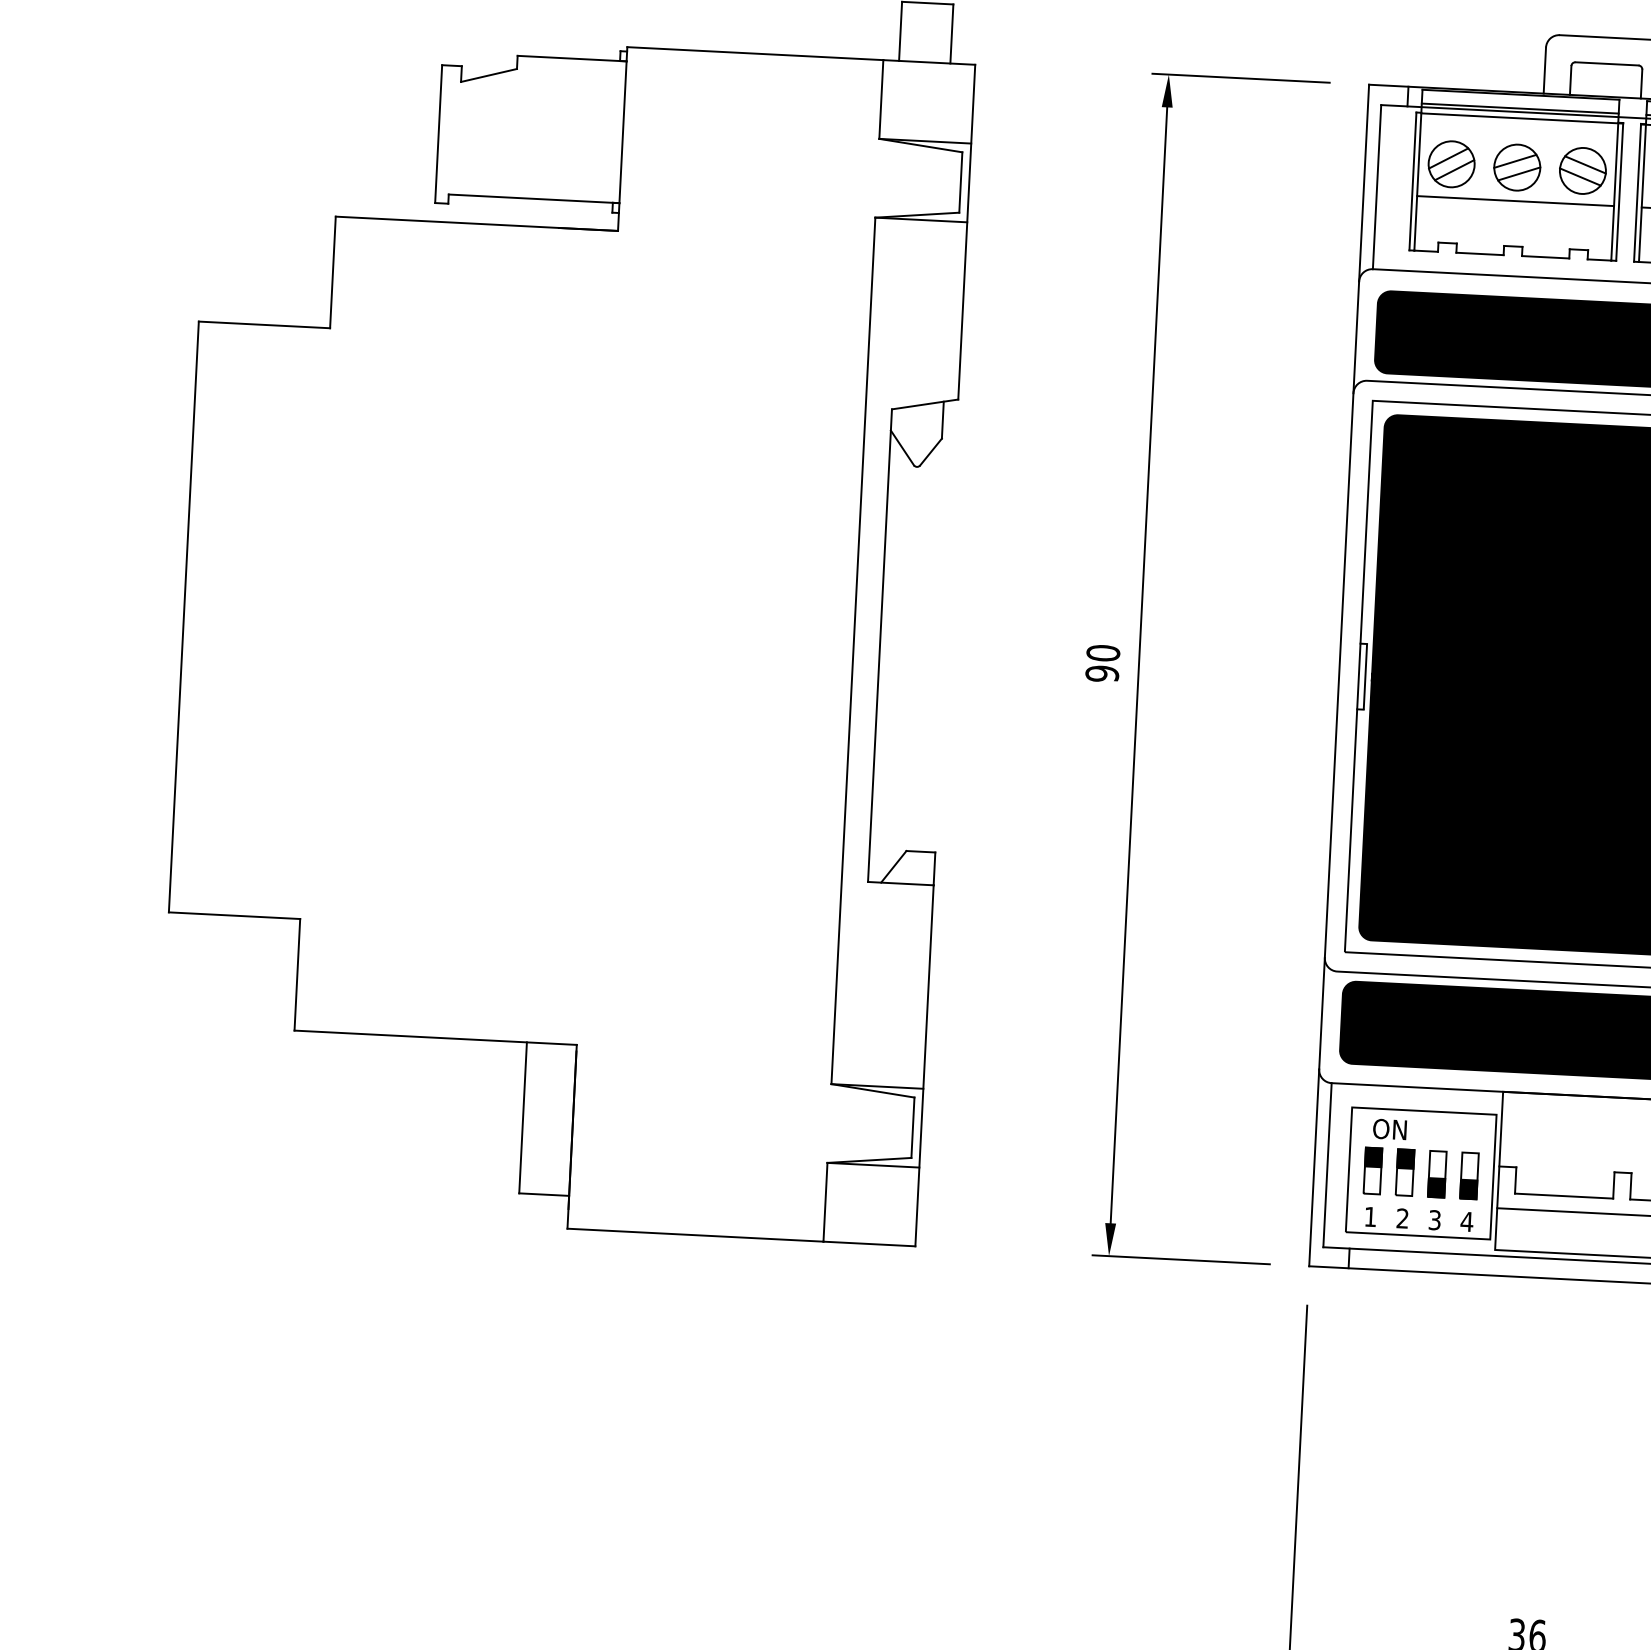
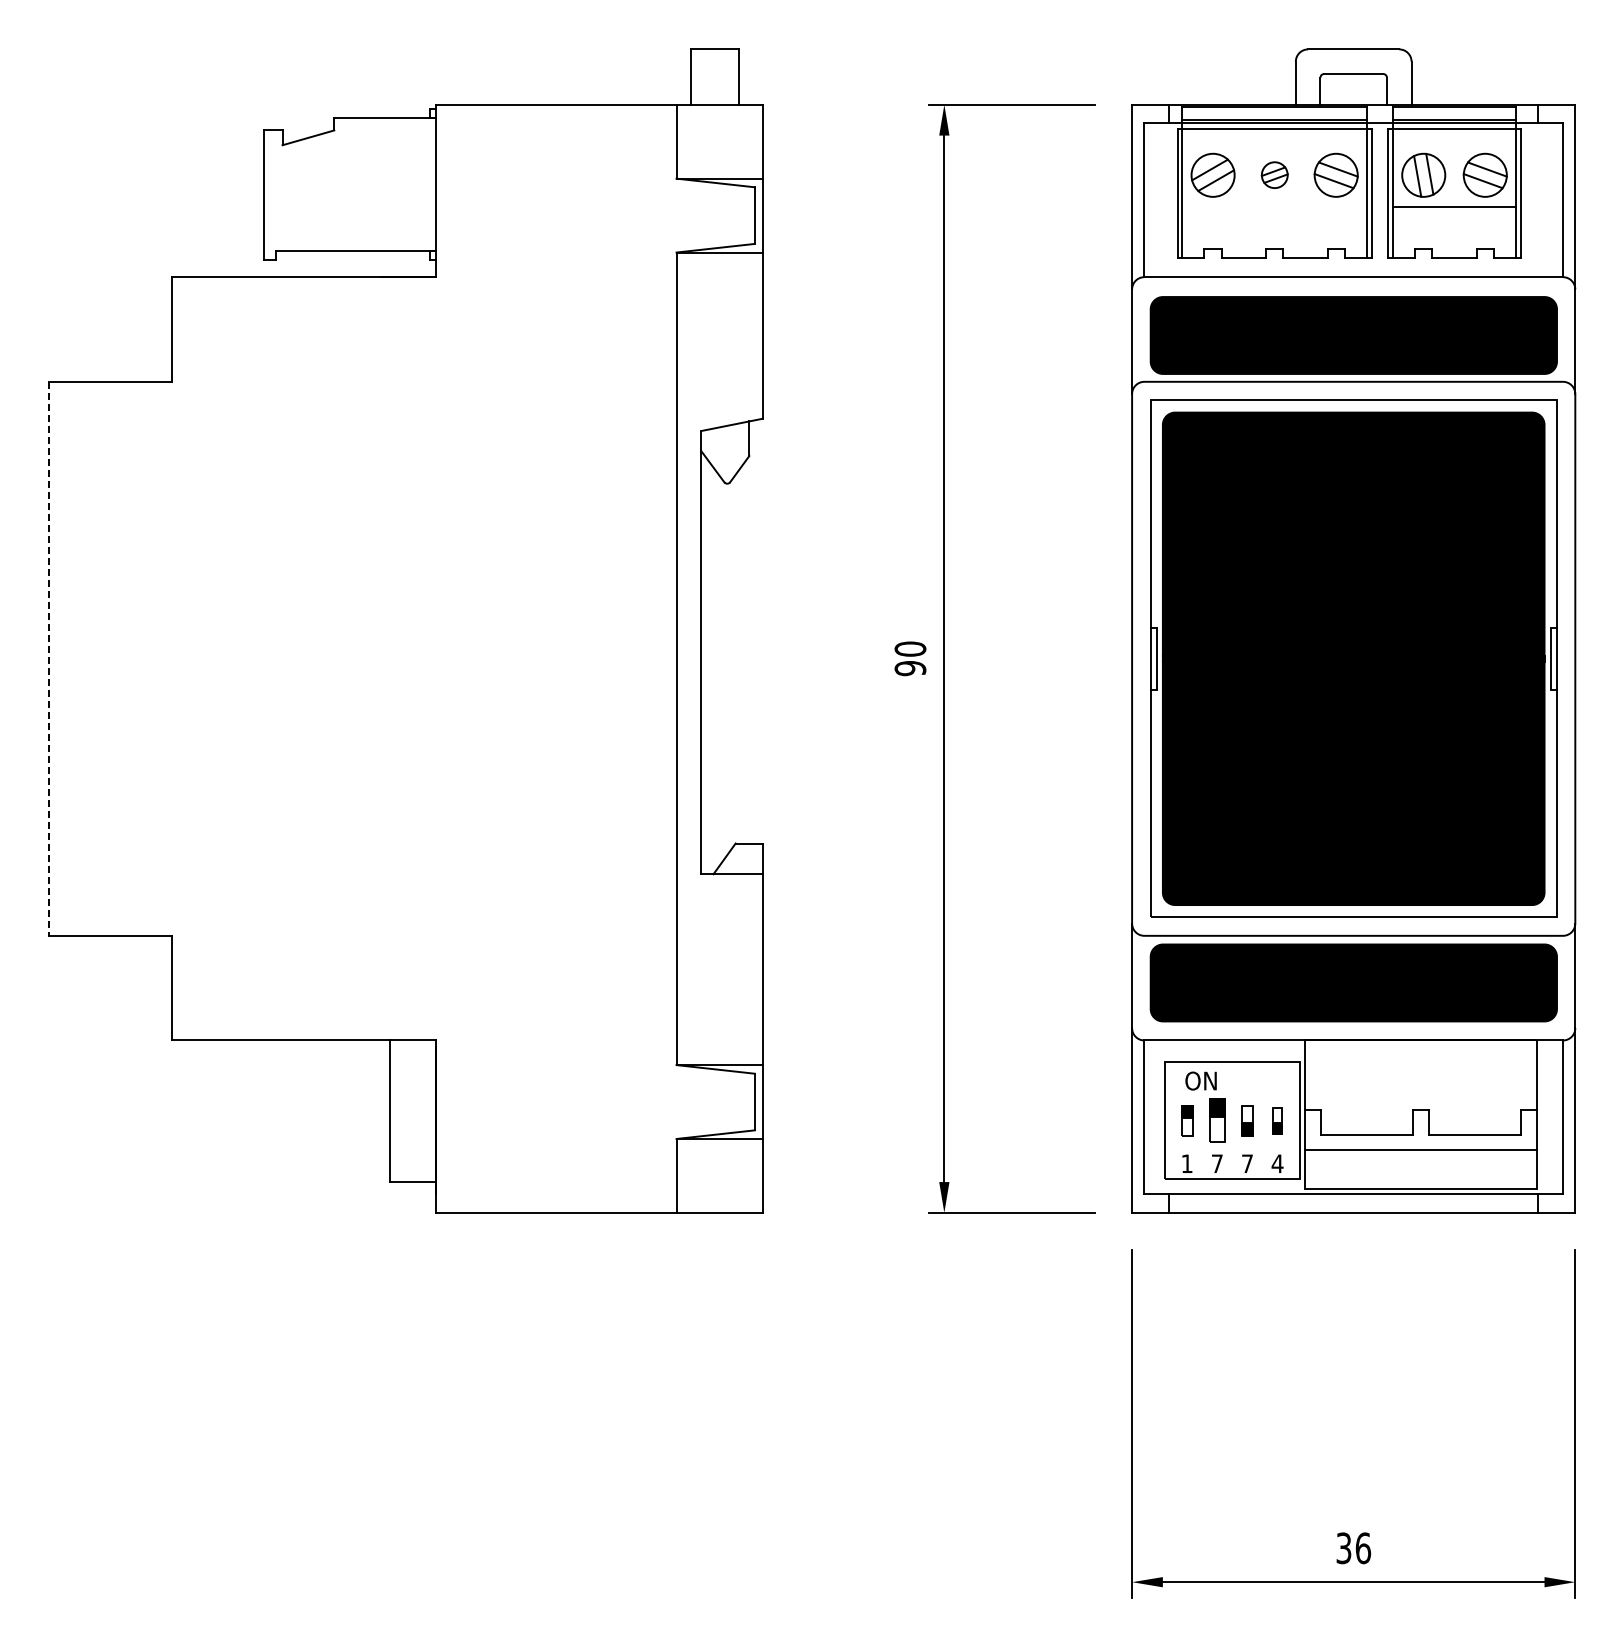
part: (1517, 166) -> (1274, 174), size x0.6
line: (1515, 200) -> (1274, 206), removed
line: (183, 617) -> (48, 659), solid -> dashed
part: (1373, 1170) -> (1187, 1120), size x0.7
part: (1437, 1174) -> (1247, 1120), size x0.7
part: (1469, 1175) -> (1277, 1120), size x0.6
text: (1401, 1218) -> (1216, 1163), 2 -> 7
text: (1434, 1219) -> (1247, 1163), 3 -> 7

